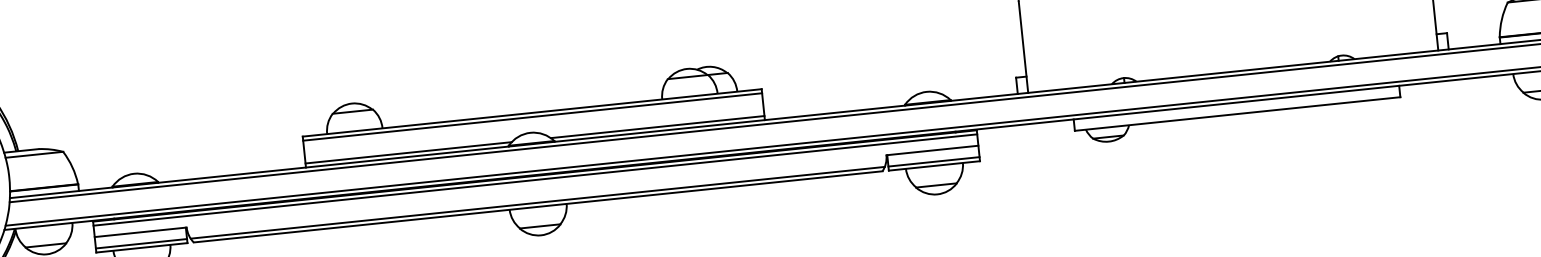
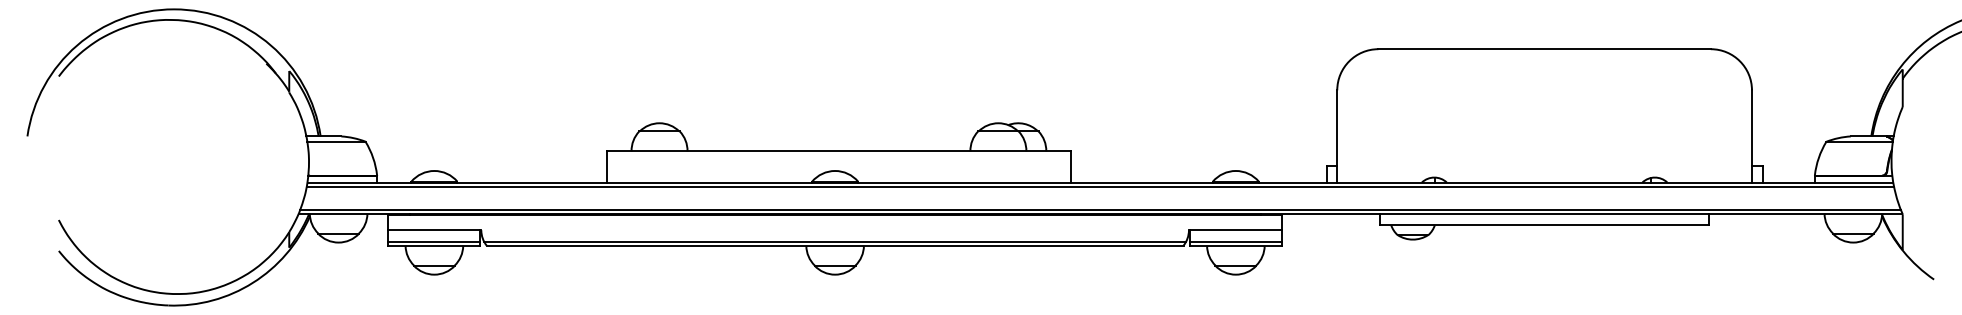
line: (532, 117) -> (838, 155), removed
line: (657, 127) -> (962, 178), removed
line: (408, 152) -> (710, 178), removed
line: (534, 179) -> (834, 218), removed

